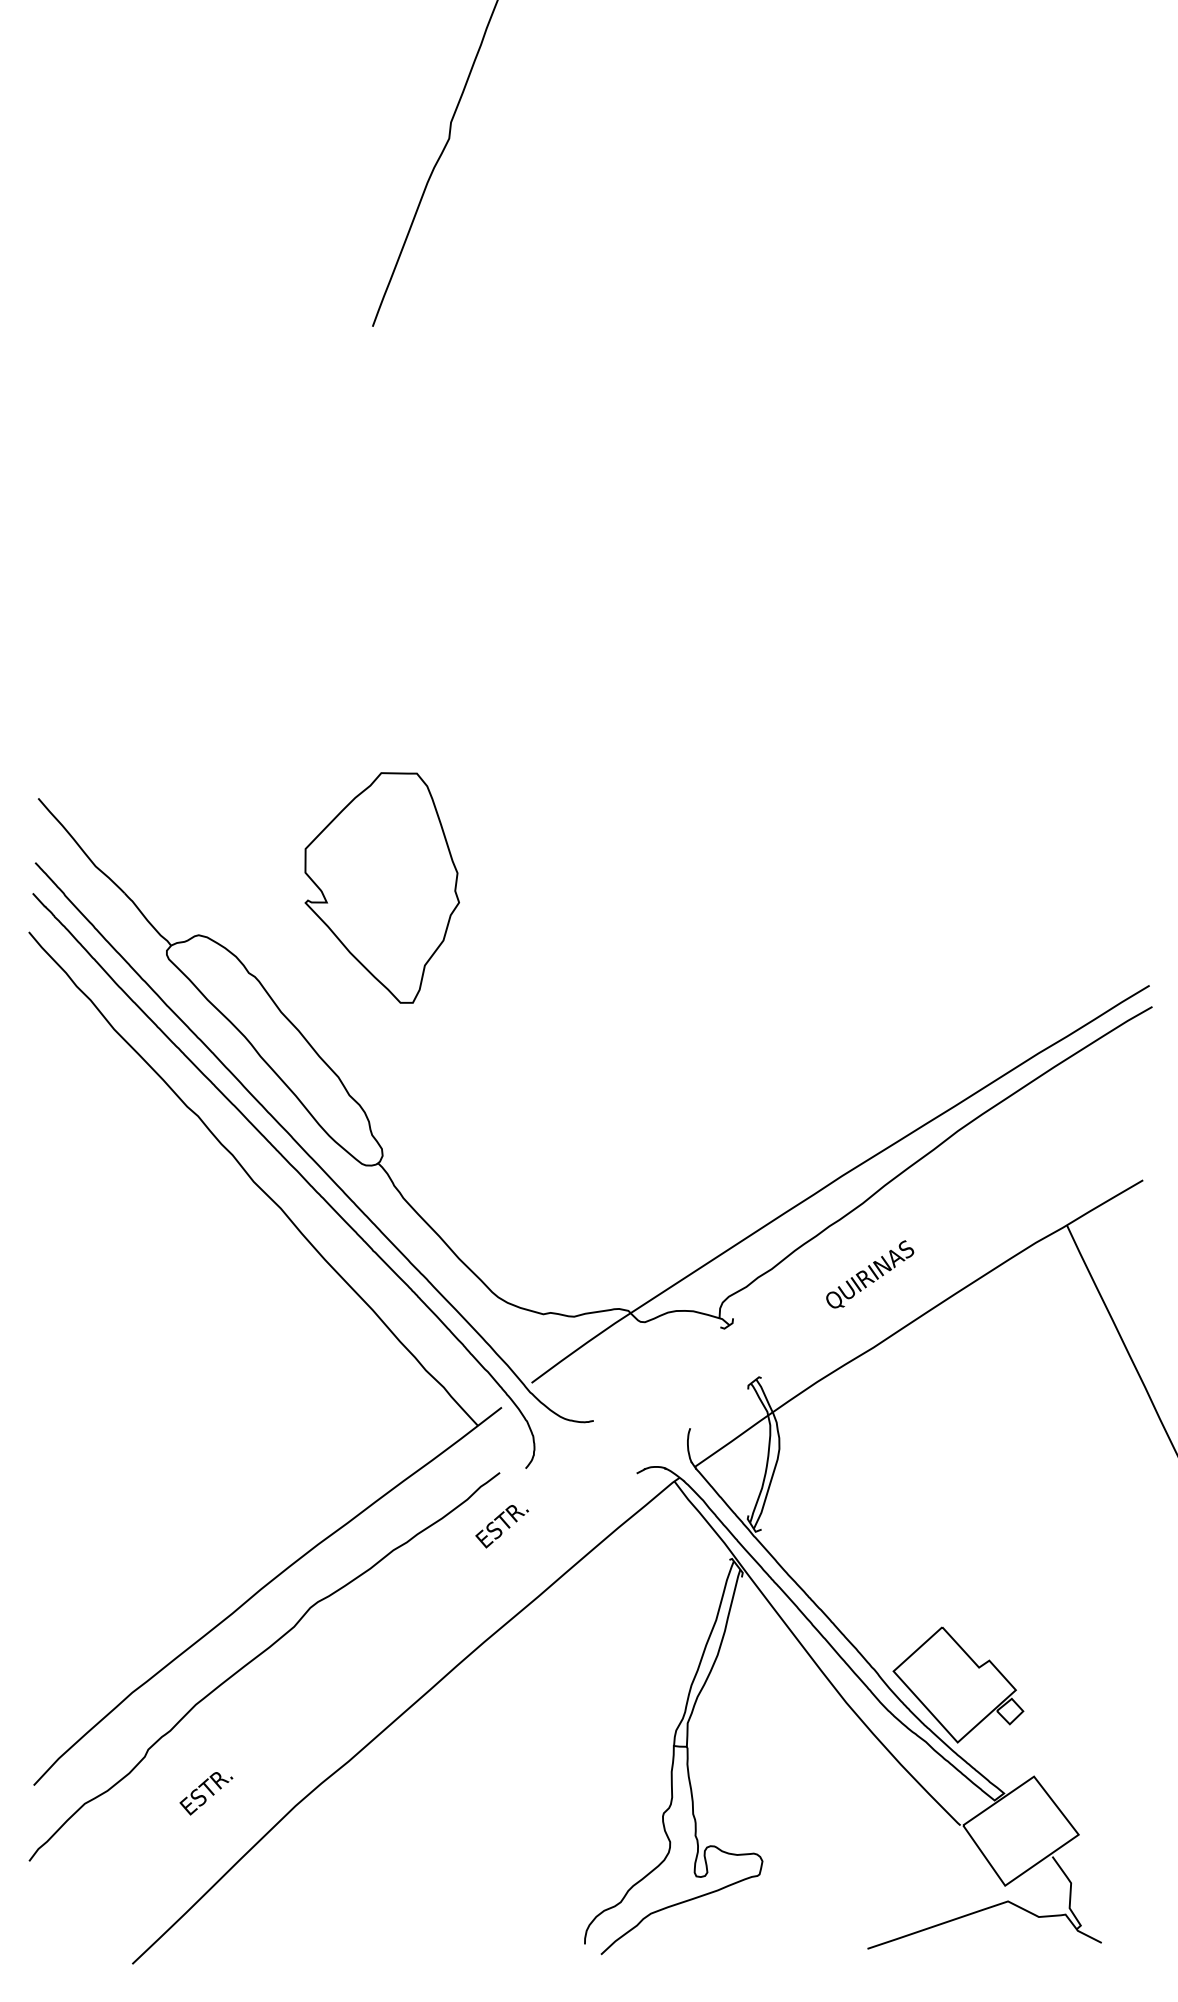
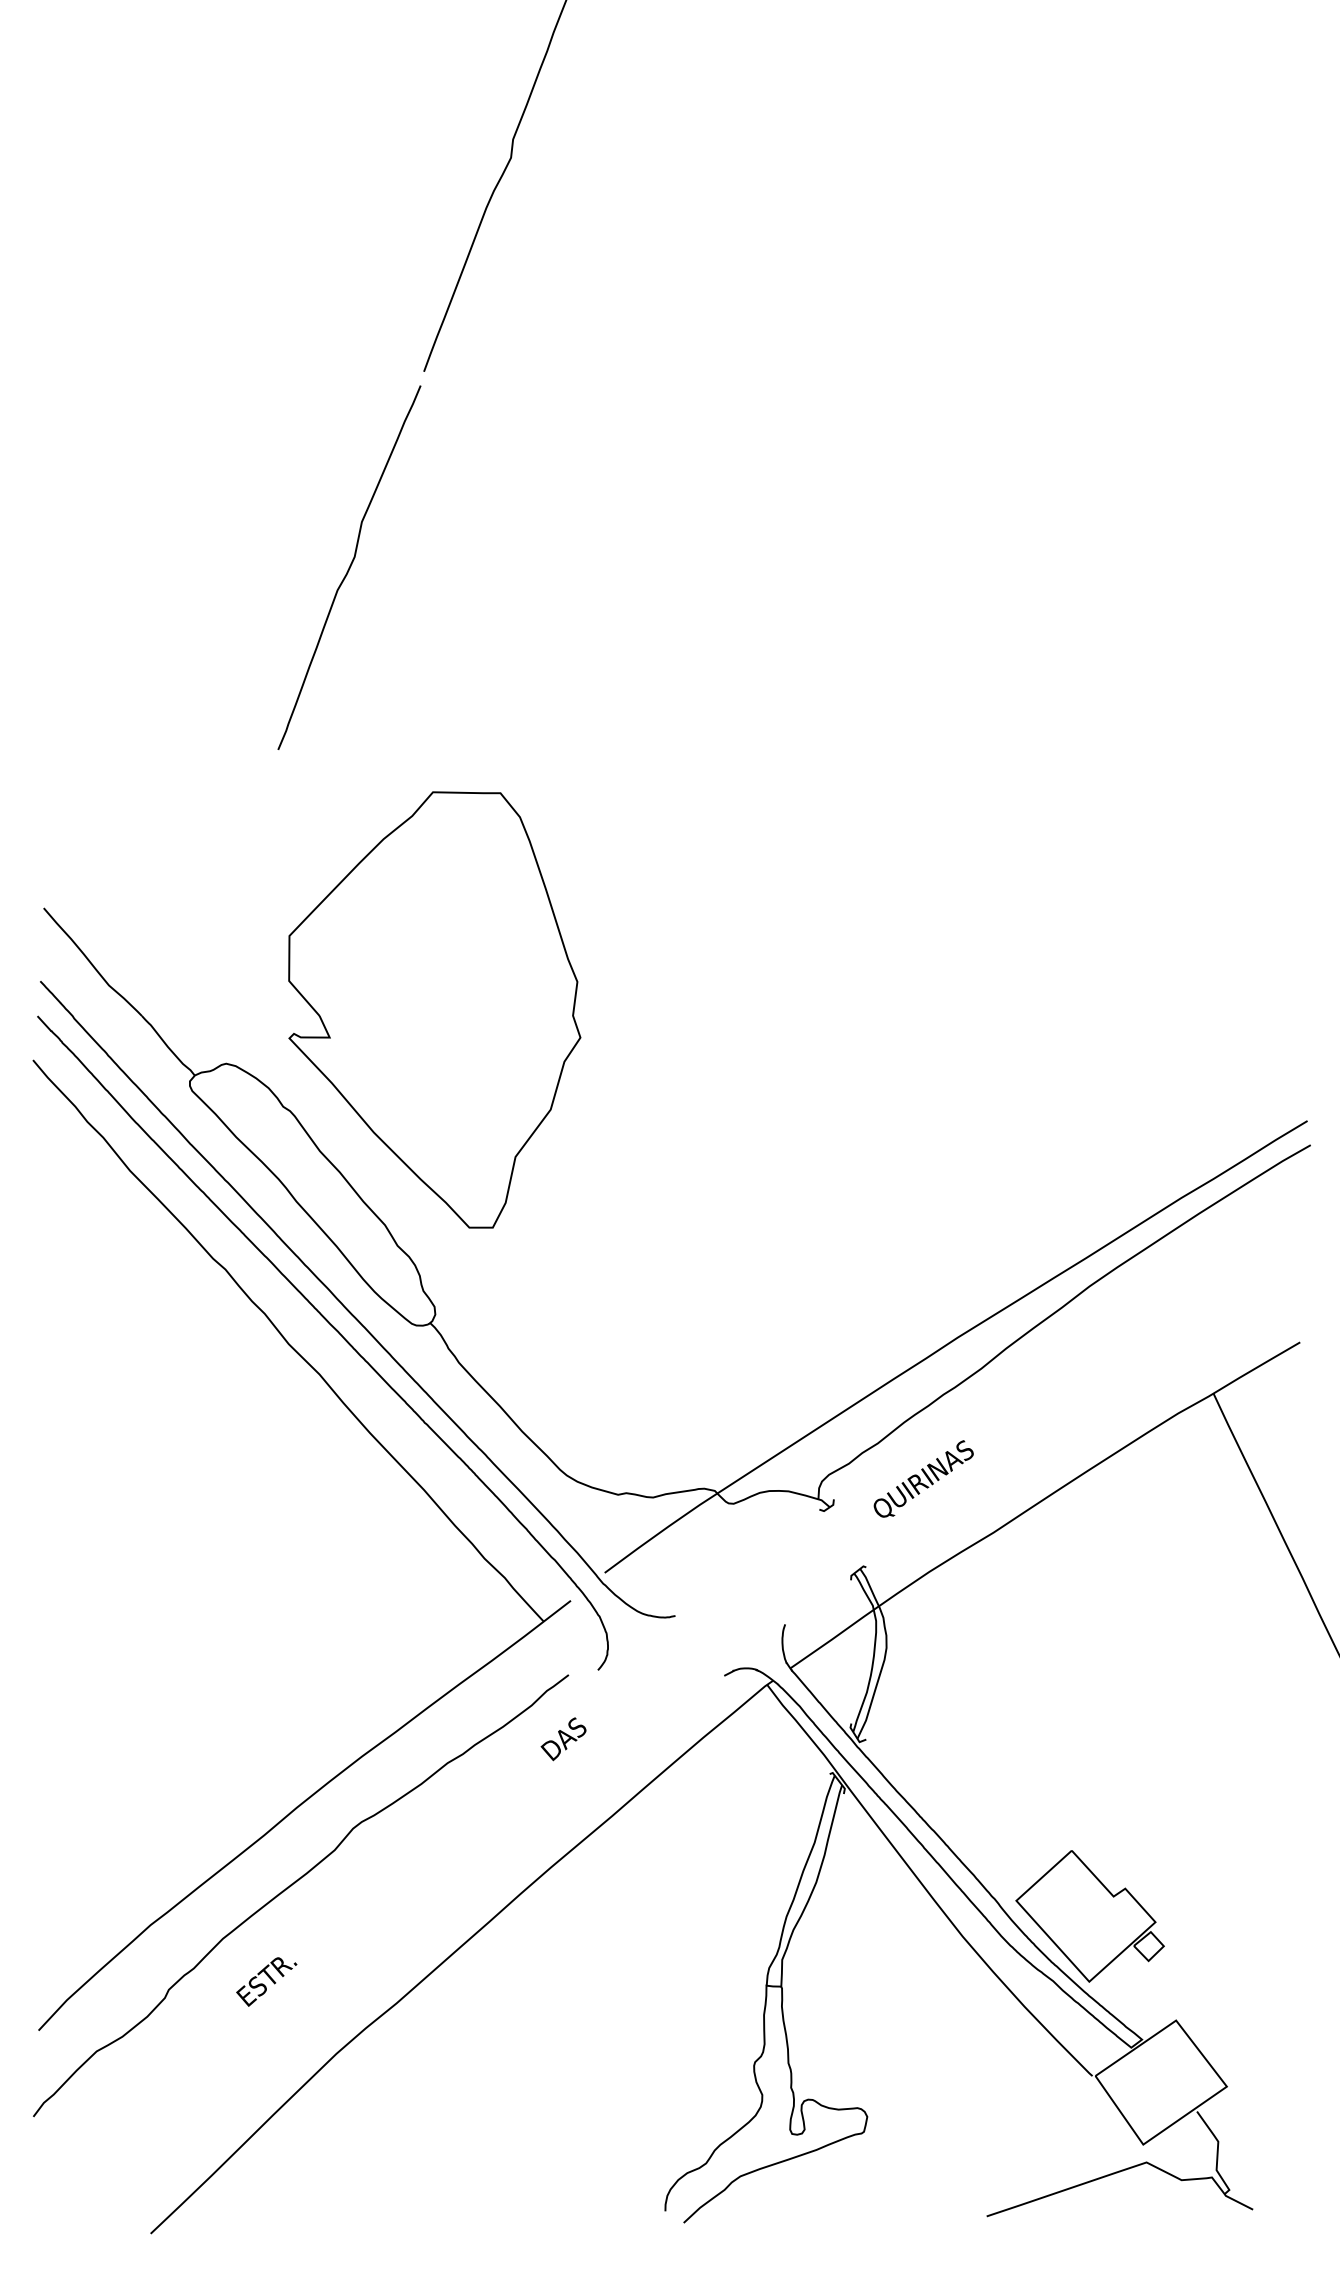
curve: (306, 498) -> (348, 567), added
part: (382, 887) -> (435, 1009), size x1.67
text: (870, 1274) -> (924, 1479), moved
text: (504, 1524) -> (573, 1733), ESTR. -> DAS
text: (206, 1793) -> (266, 1981), moved

